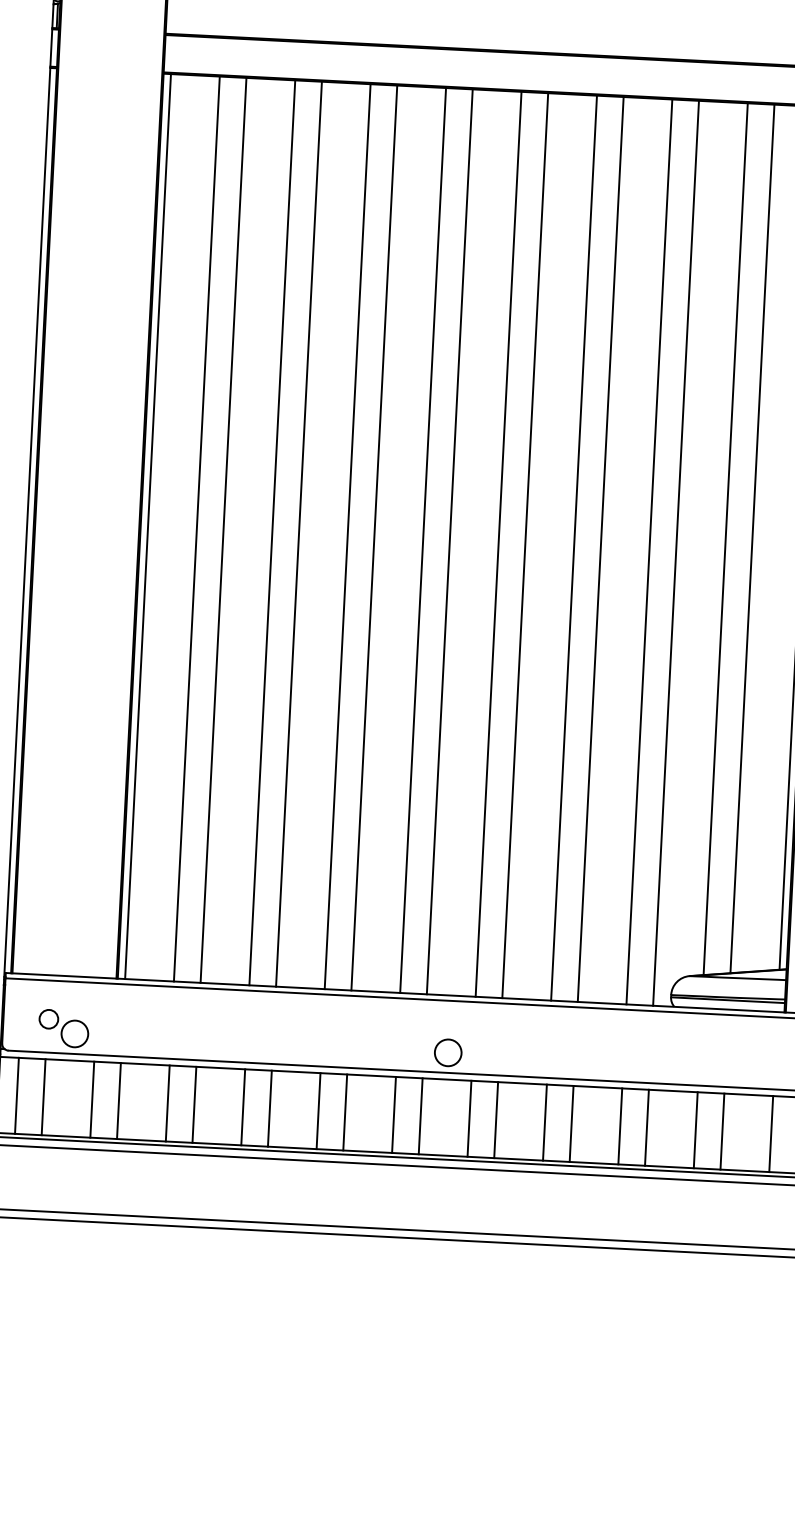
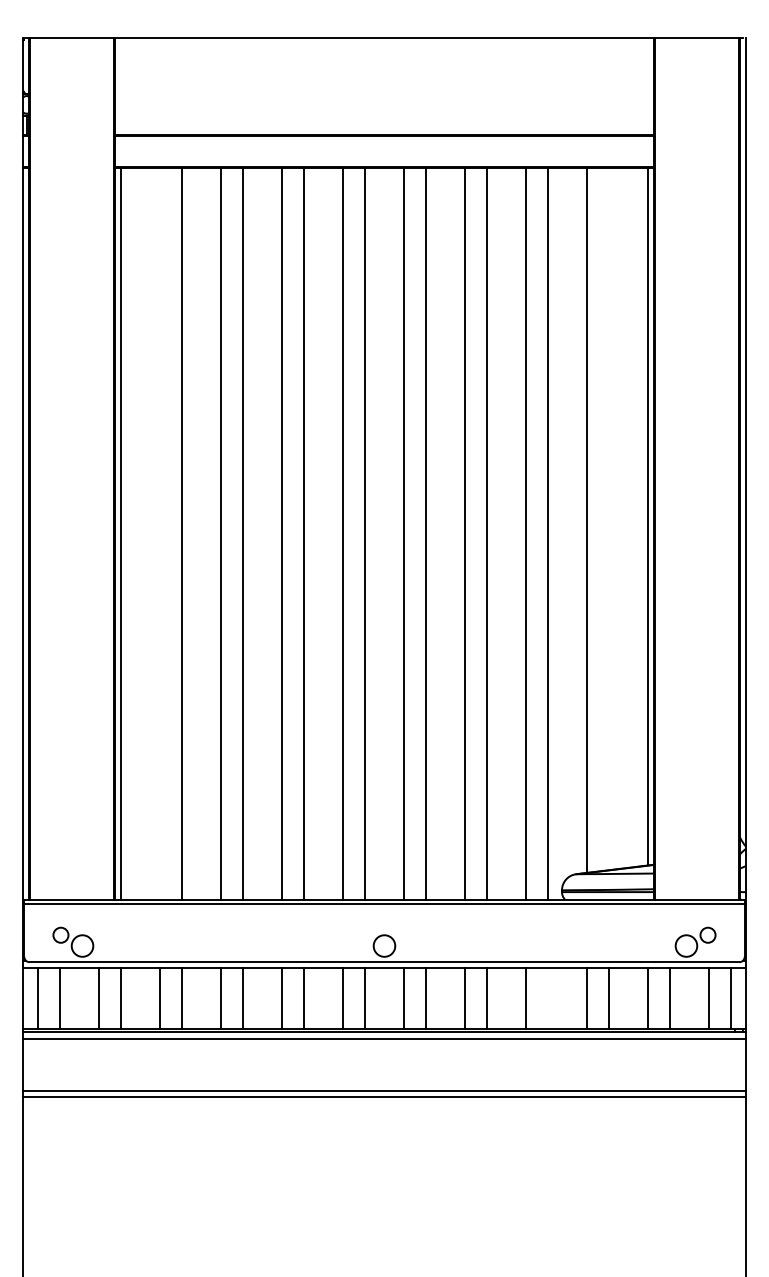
line: (197, 528) -> (160, 533), removed
line: (751, 538) -> (608, 518), removed
line: (646, 1127) -> (547, 998), removed

